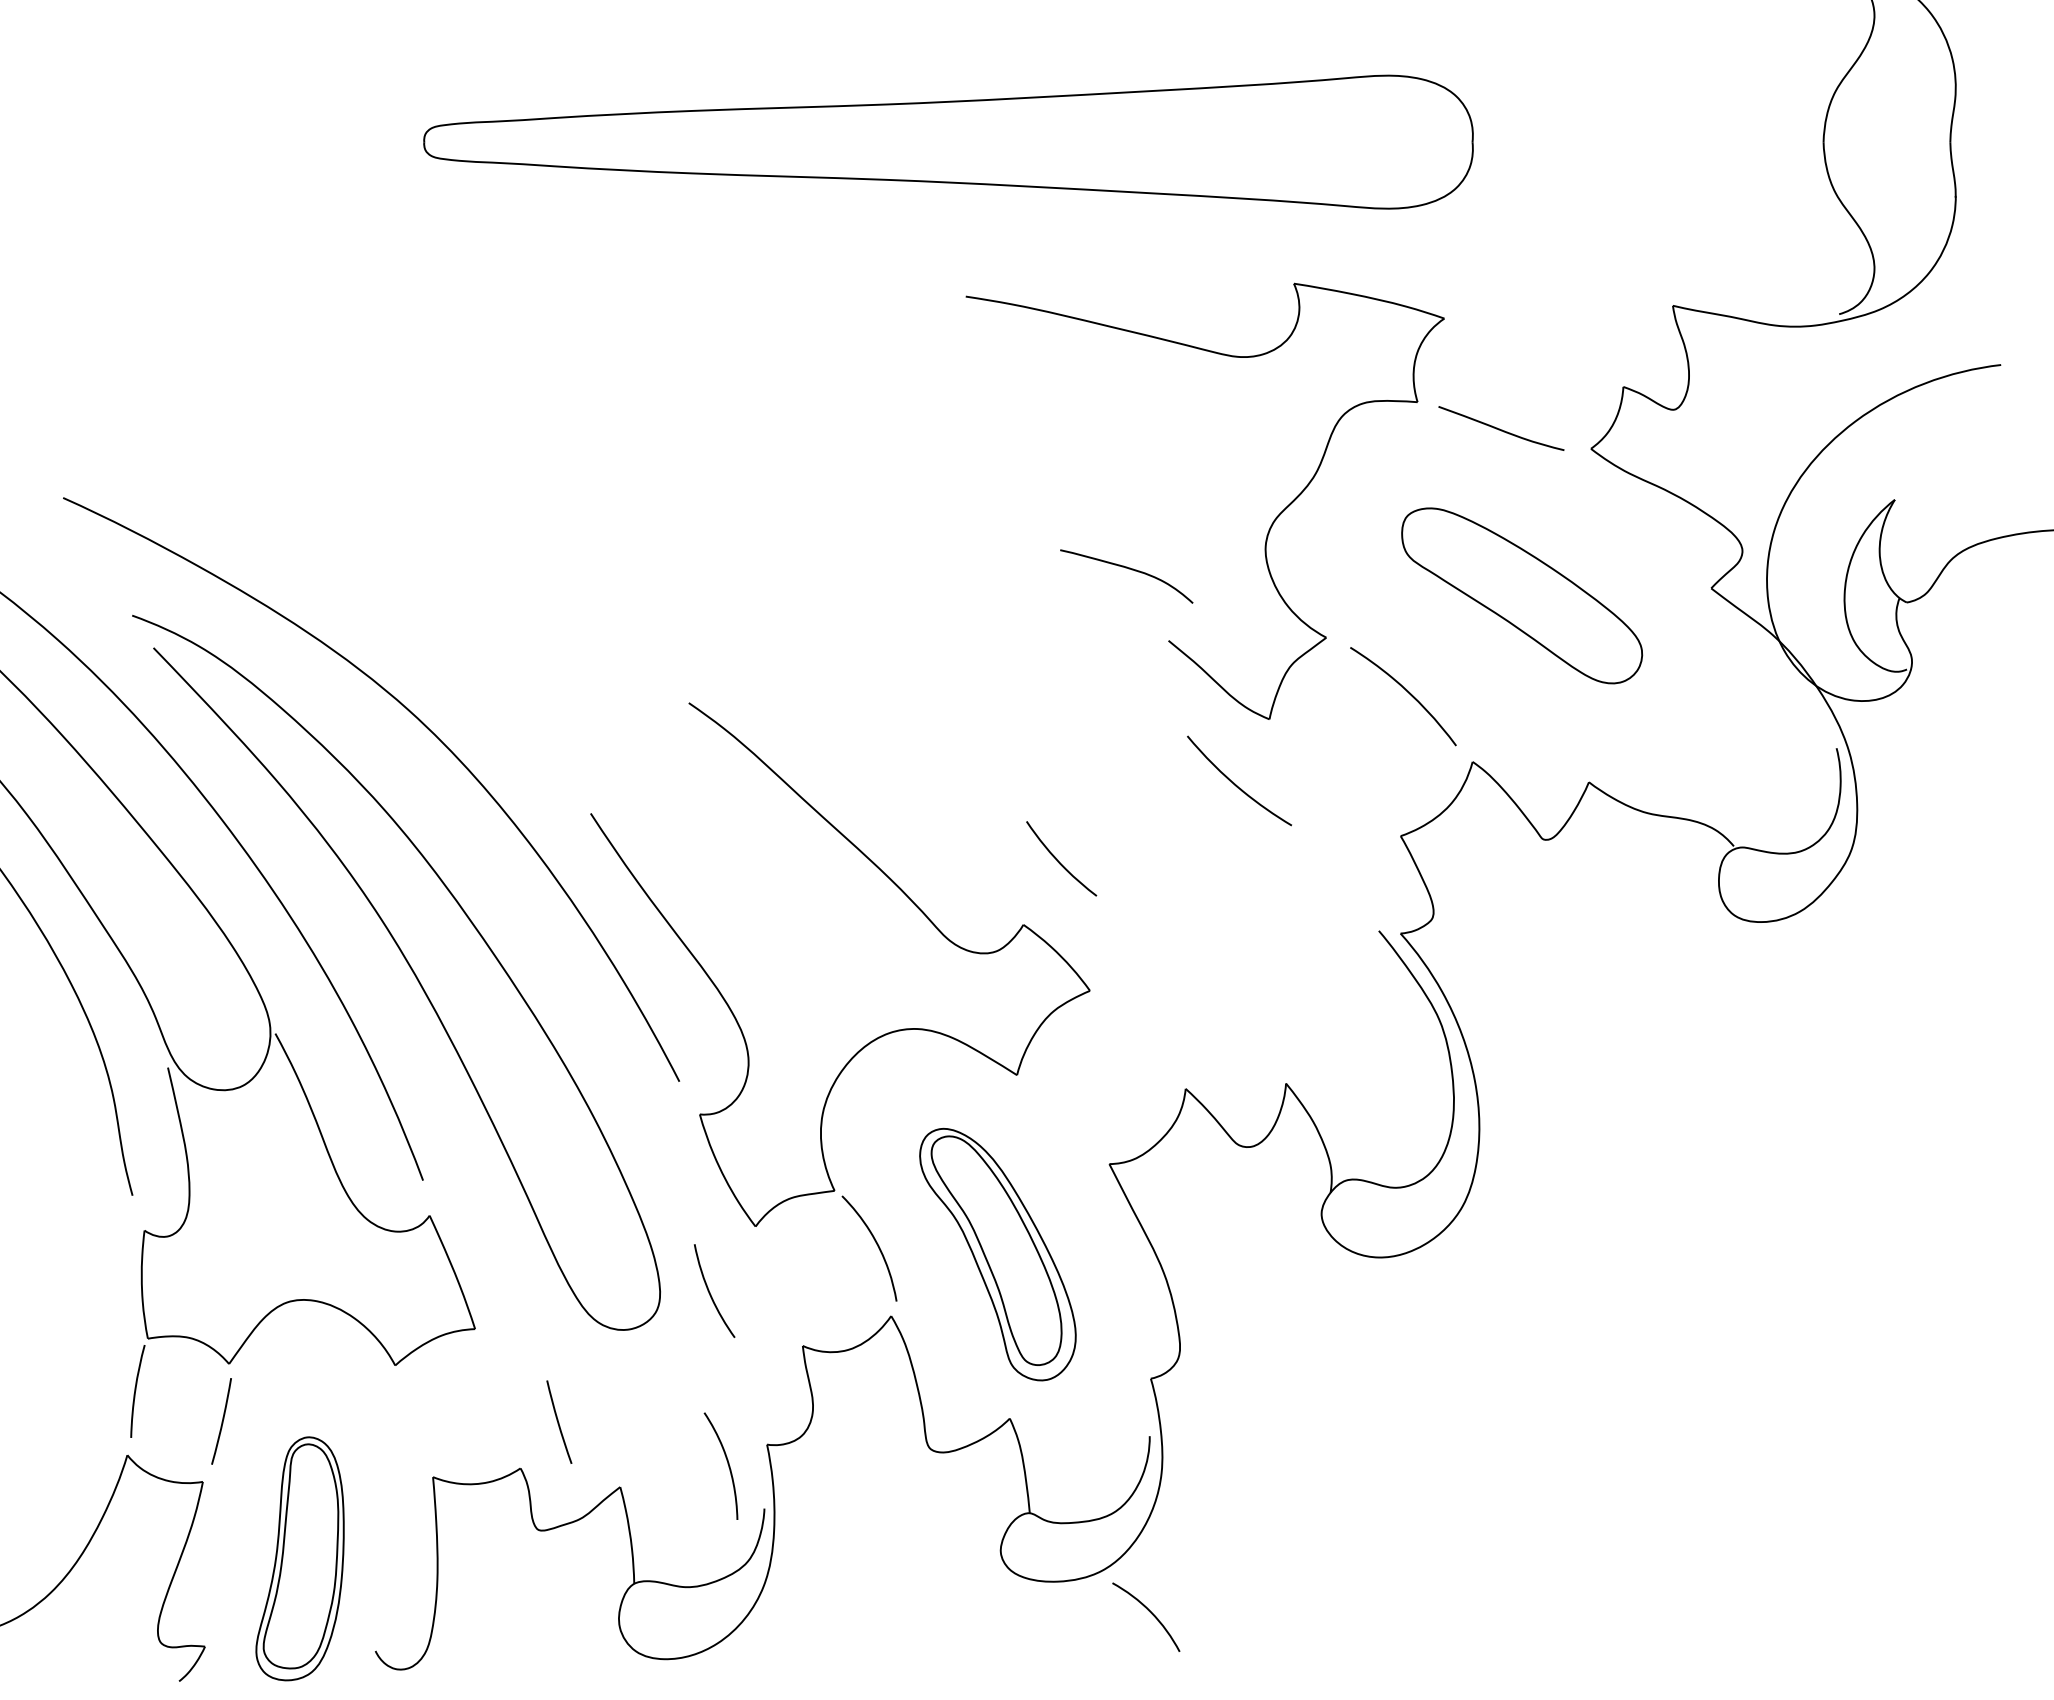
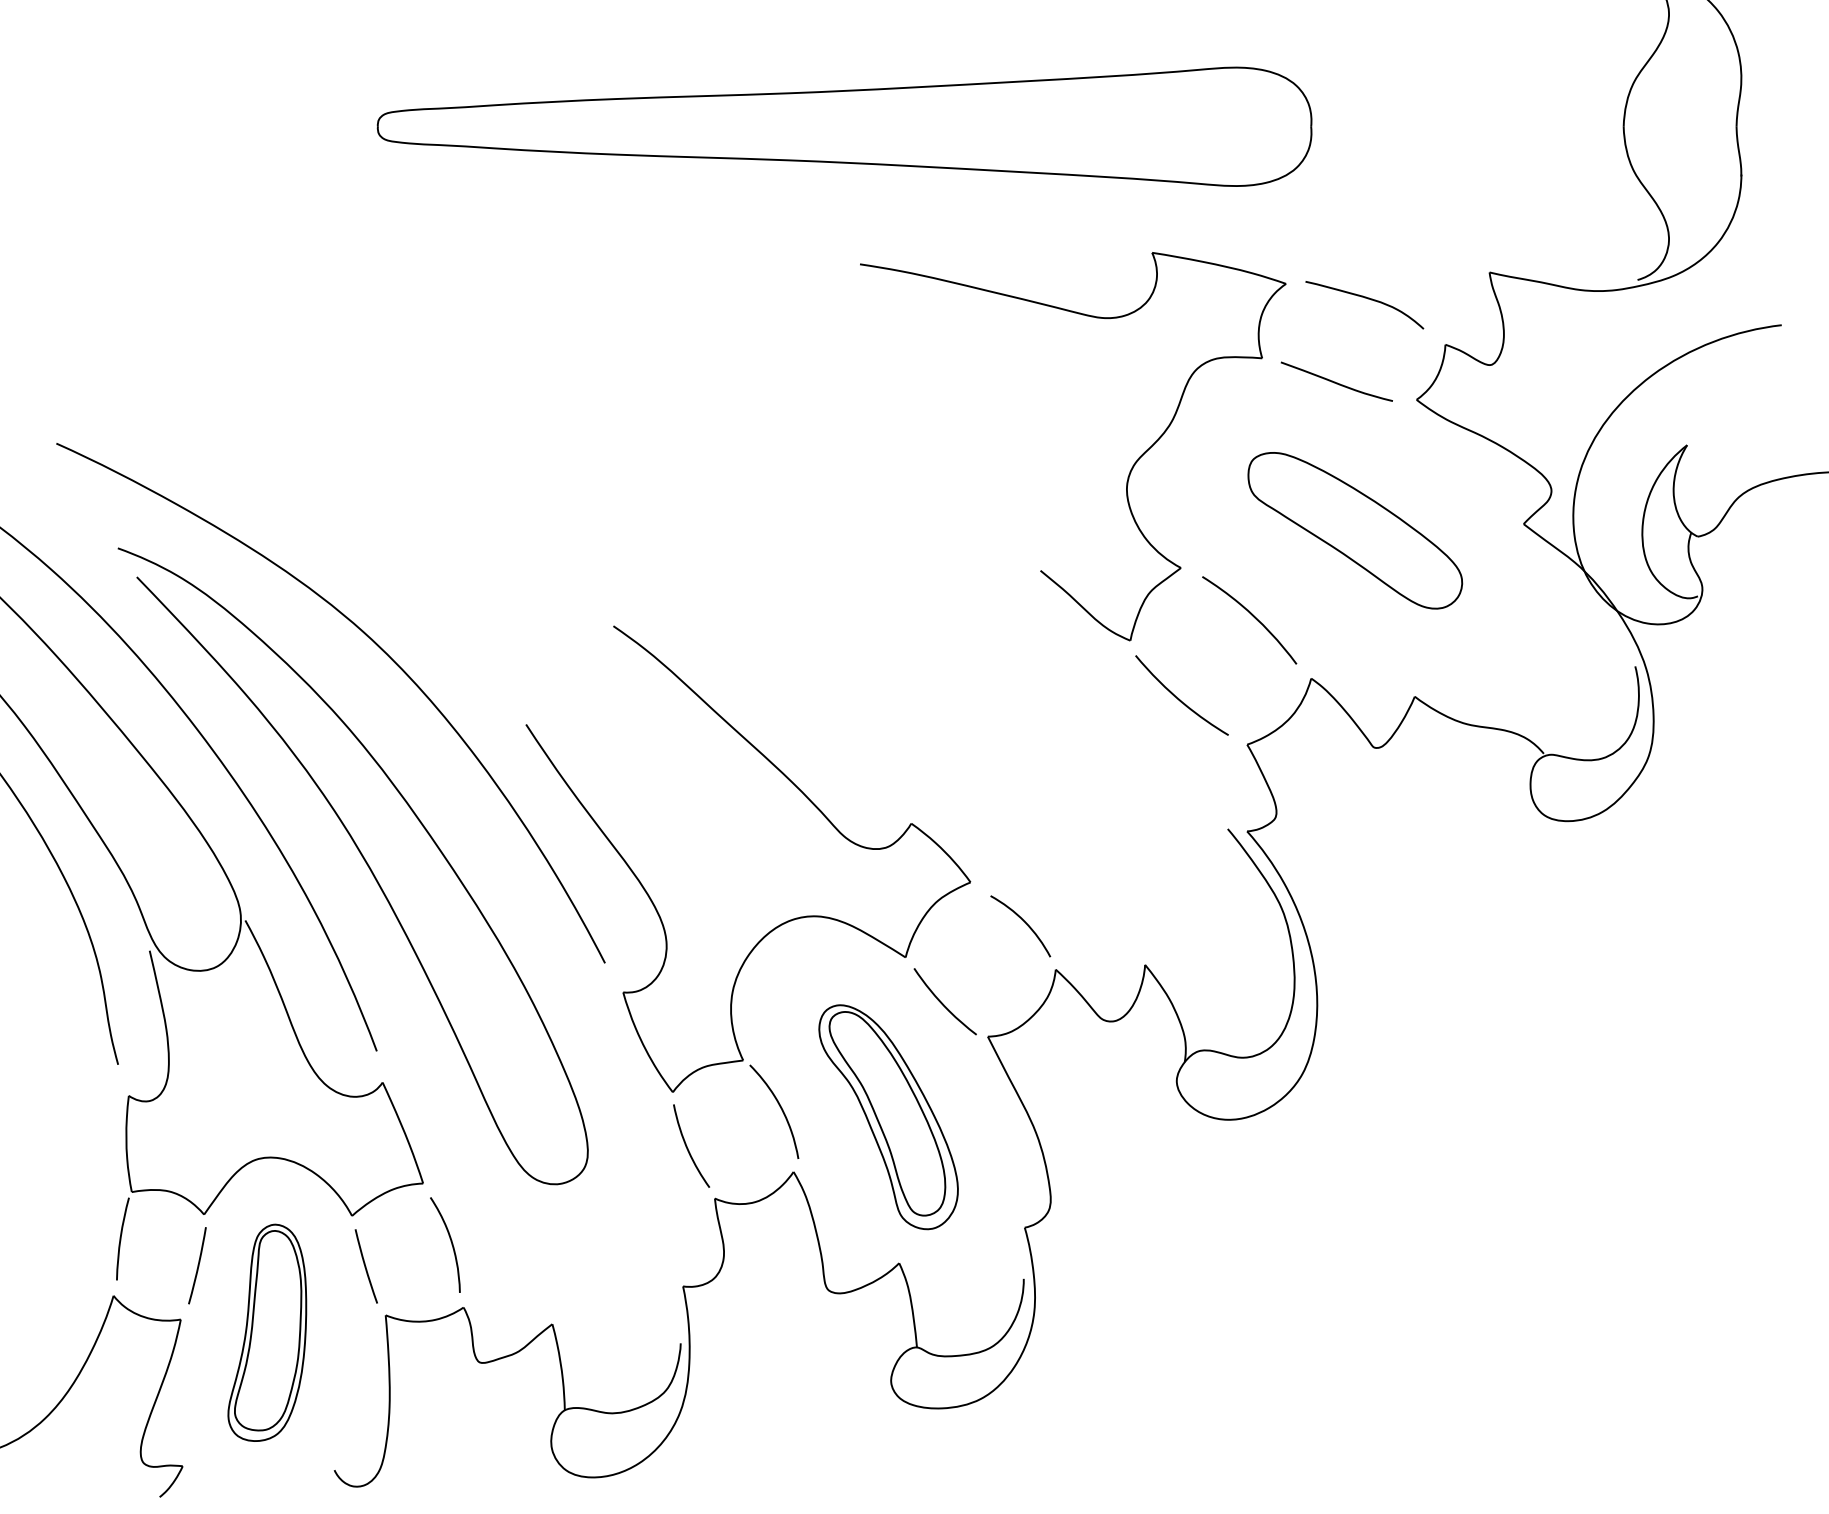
curve: (1128, 569) -> (1366, 298), moved
curve: (1235, 783) -> (1178, 697), moved
curve: (1058, 860) -> (942, 1003), moved
curve: (710, 1292) -> (687, 1147), moved
curve: (558, 1421) -> (365, 1265), moved
curve: (727, 1464) -> (451, 1243), moved
part: (299, 1558) -> (266, 1332), moved
curve: (1149, 1612) -> (1023, 922), moved

